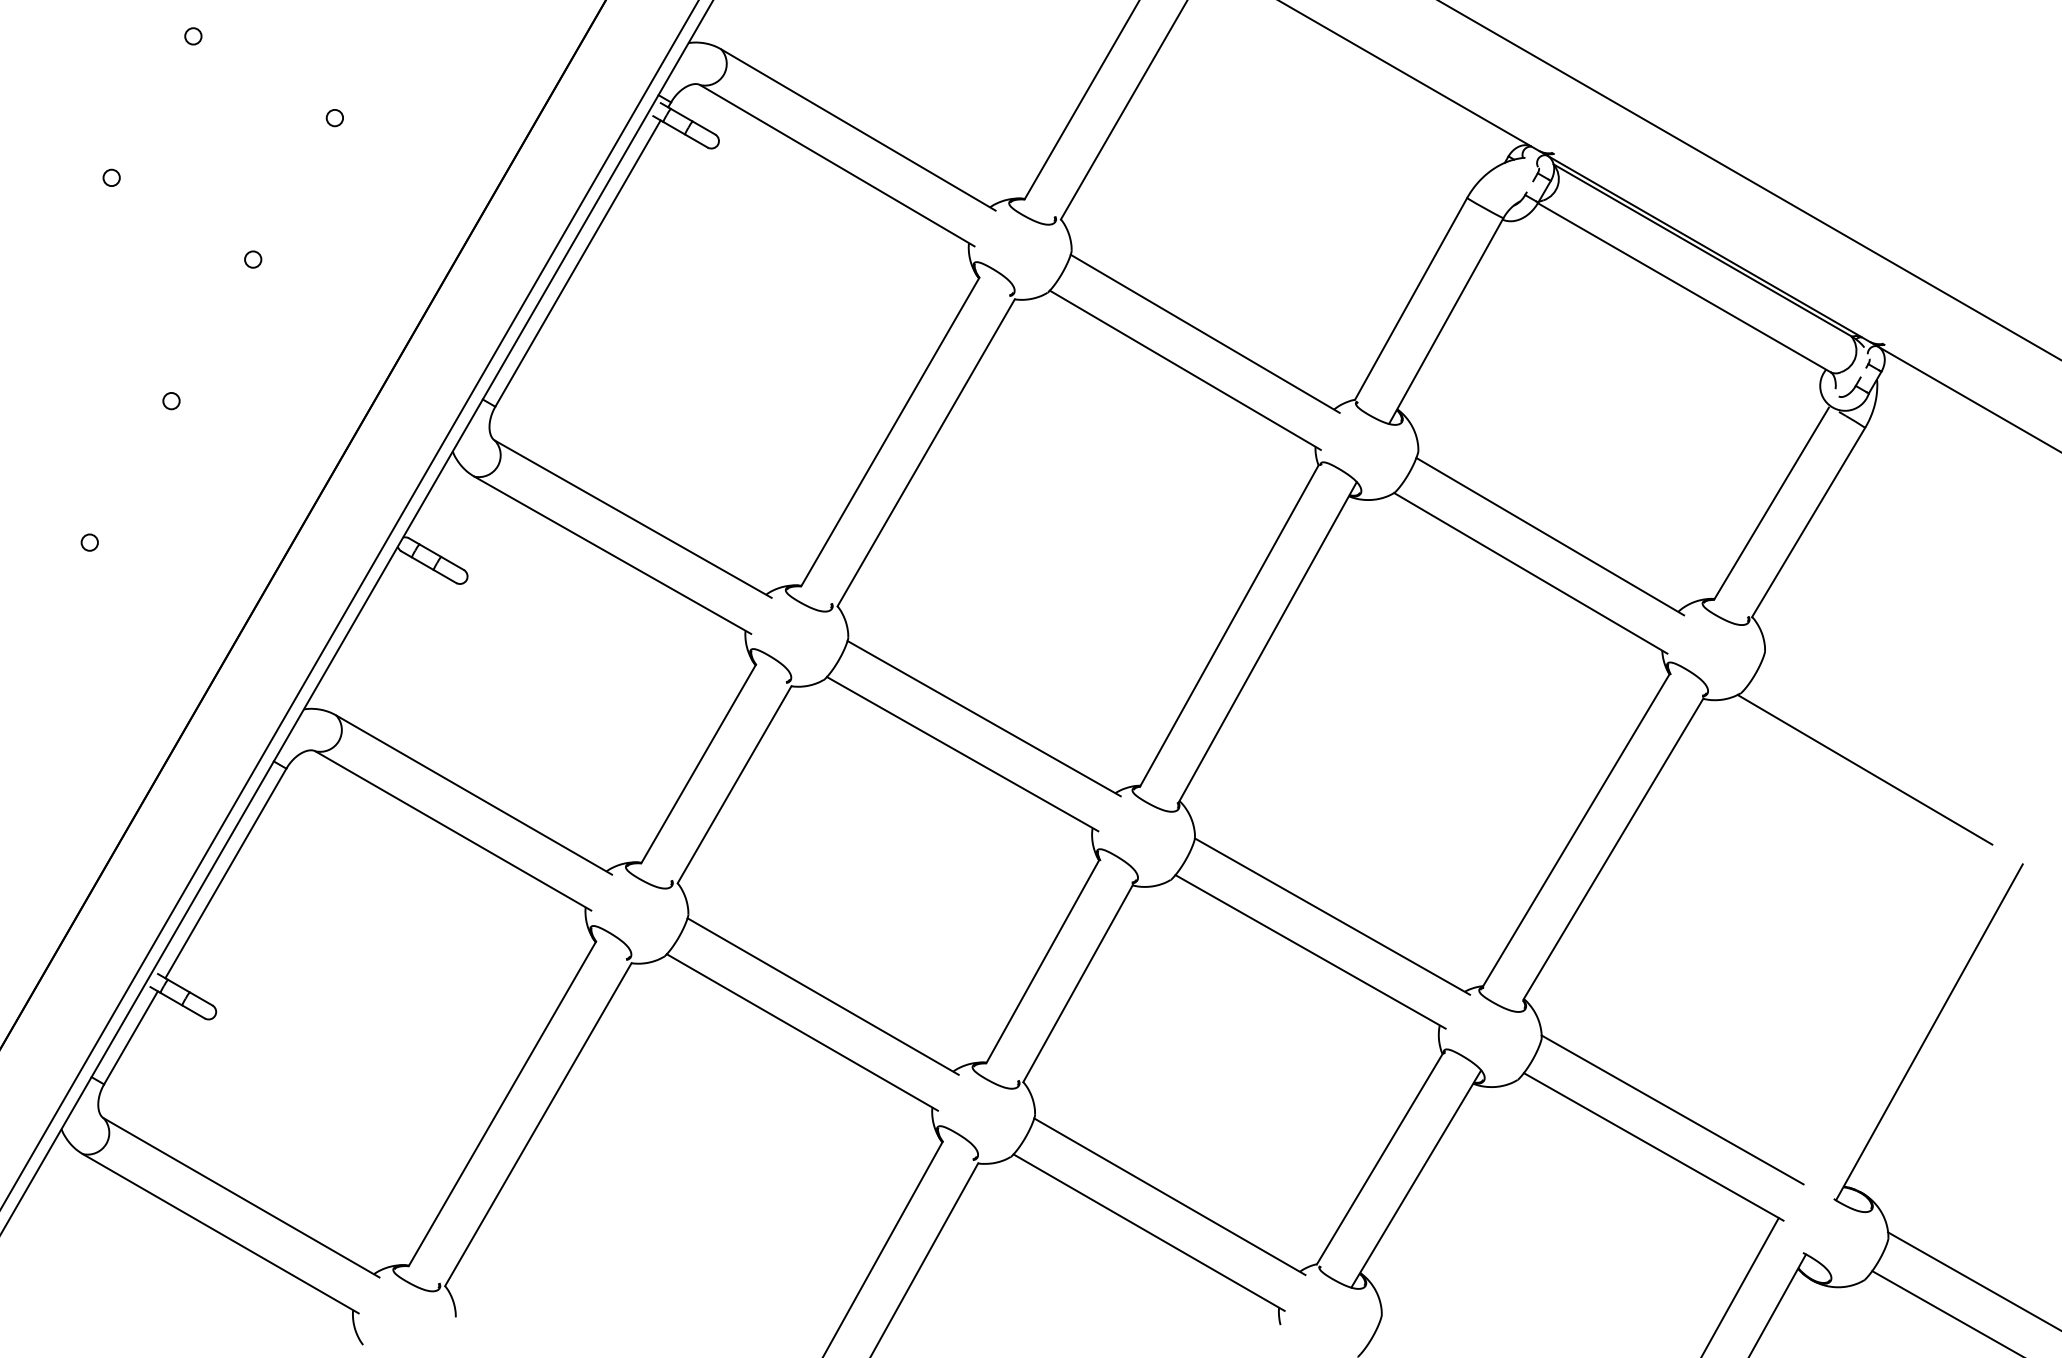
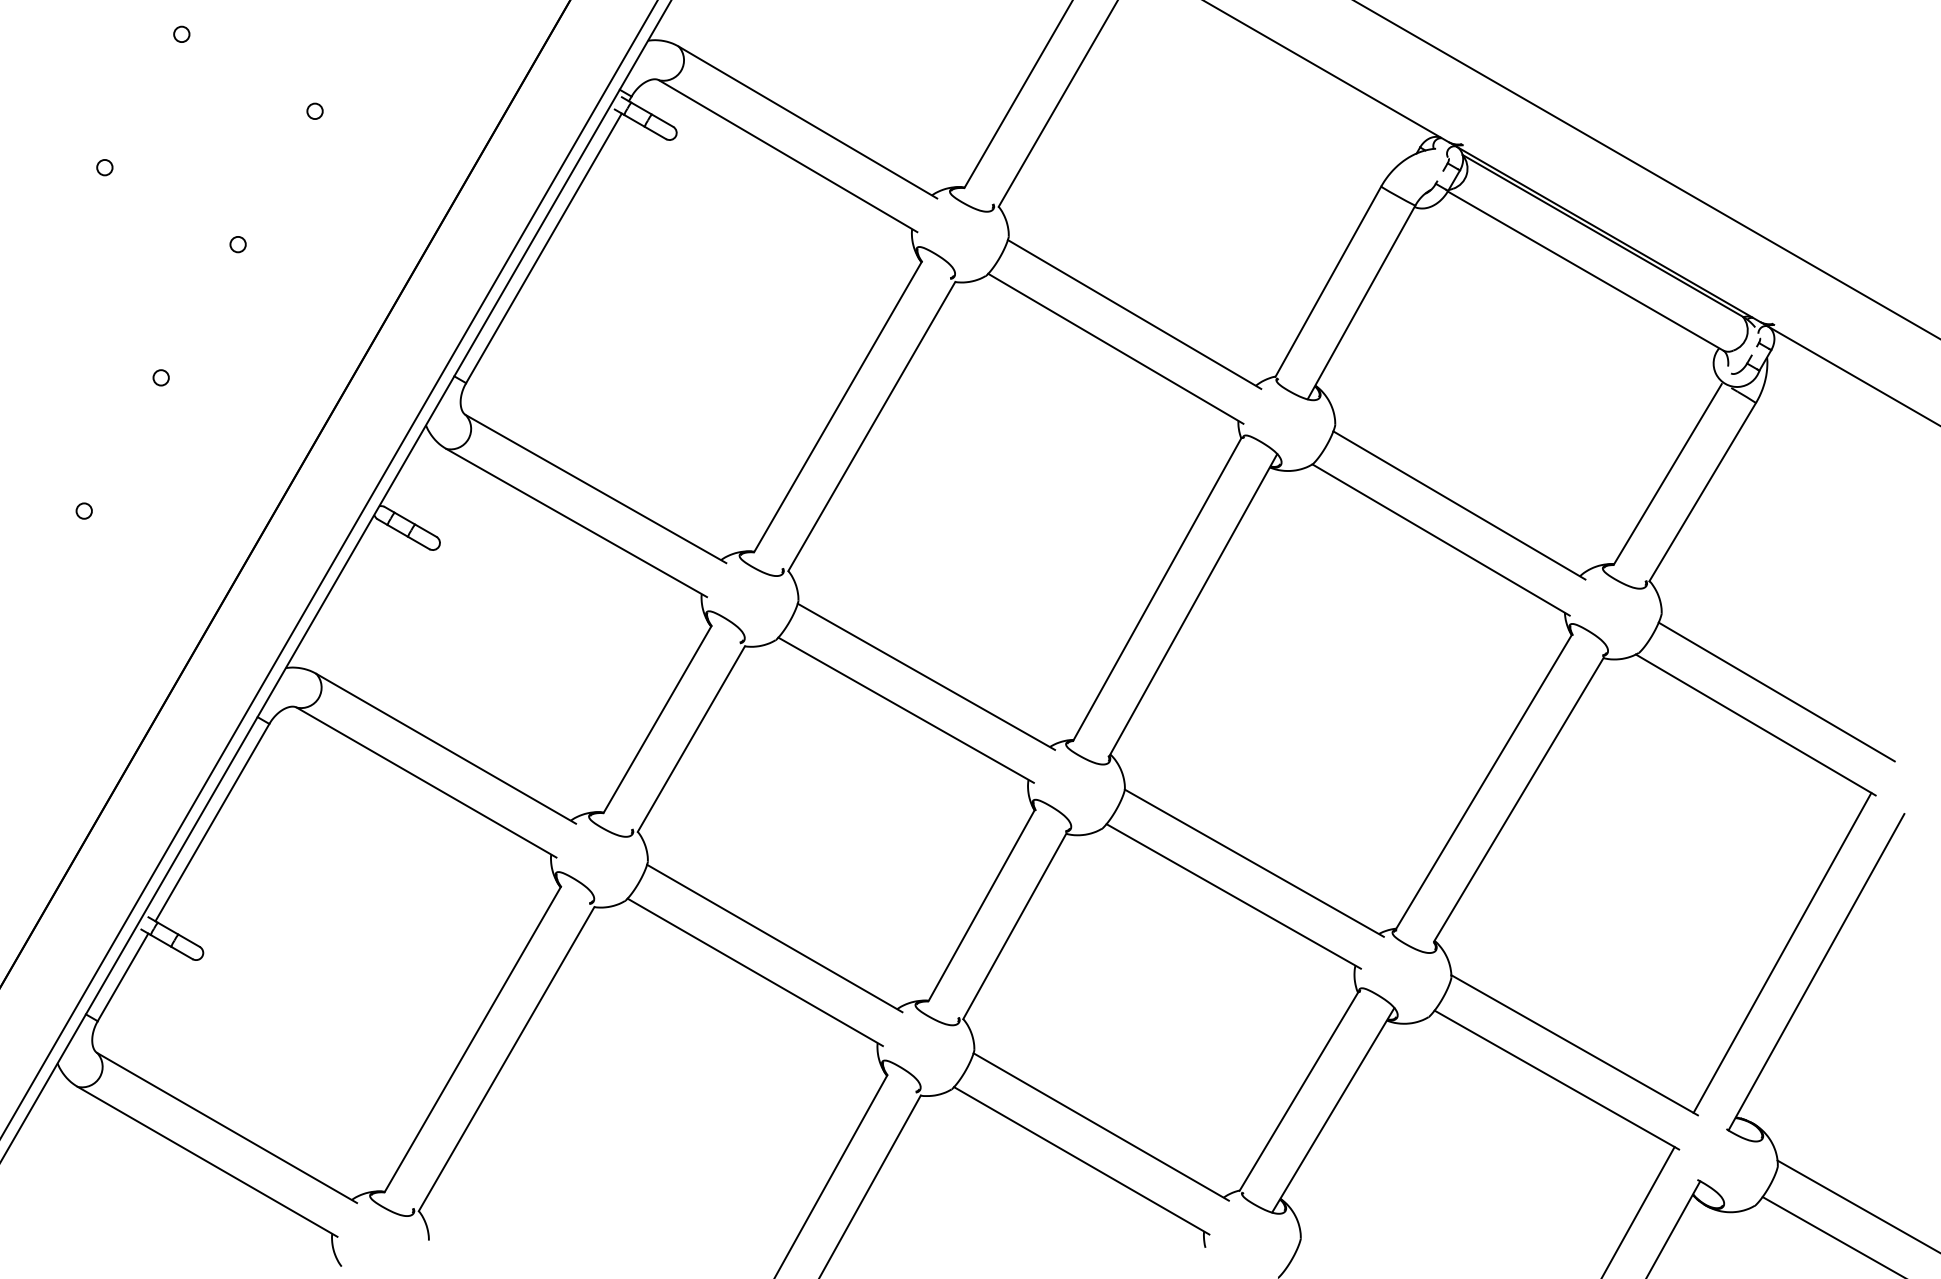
line: (1886, 734) -> (1776, 691), added
line: (1892, 1011) -> (1781, 952), added

